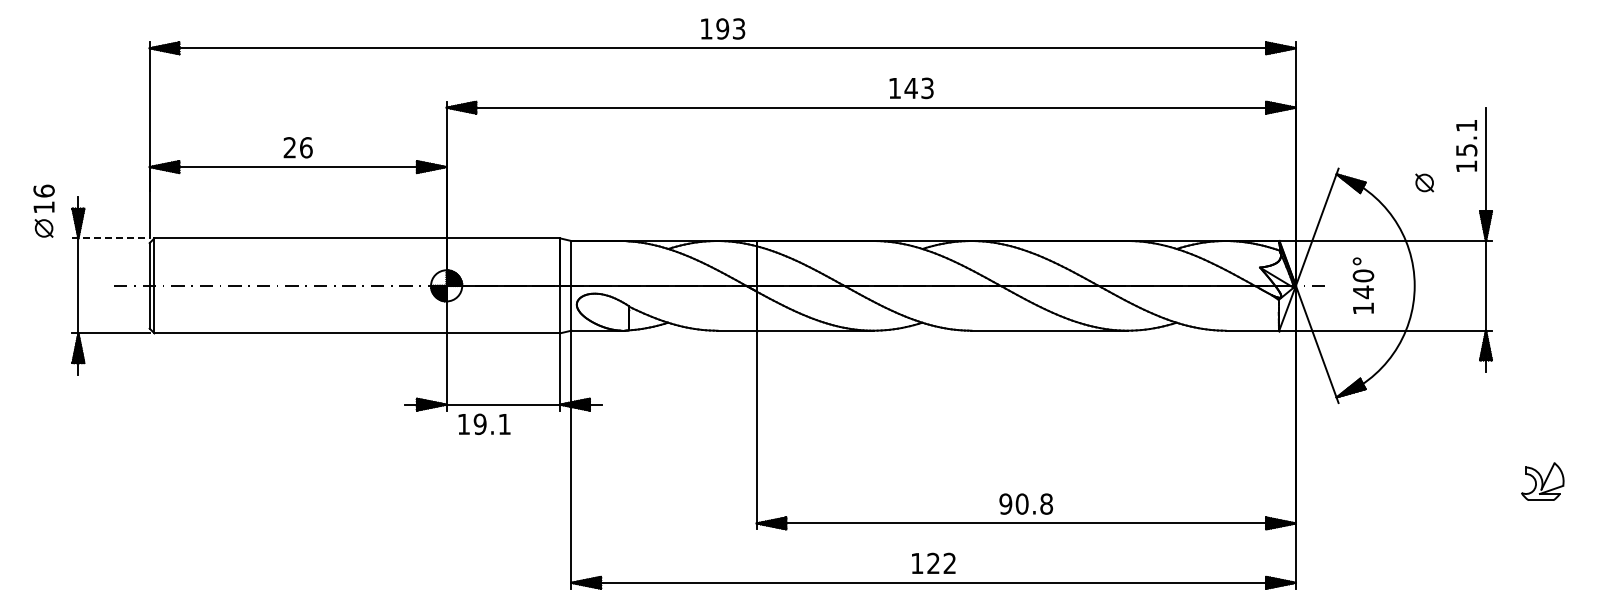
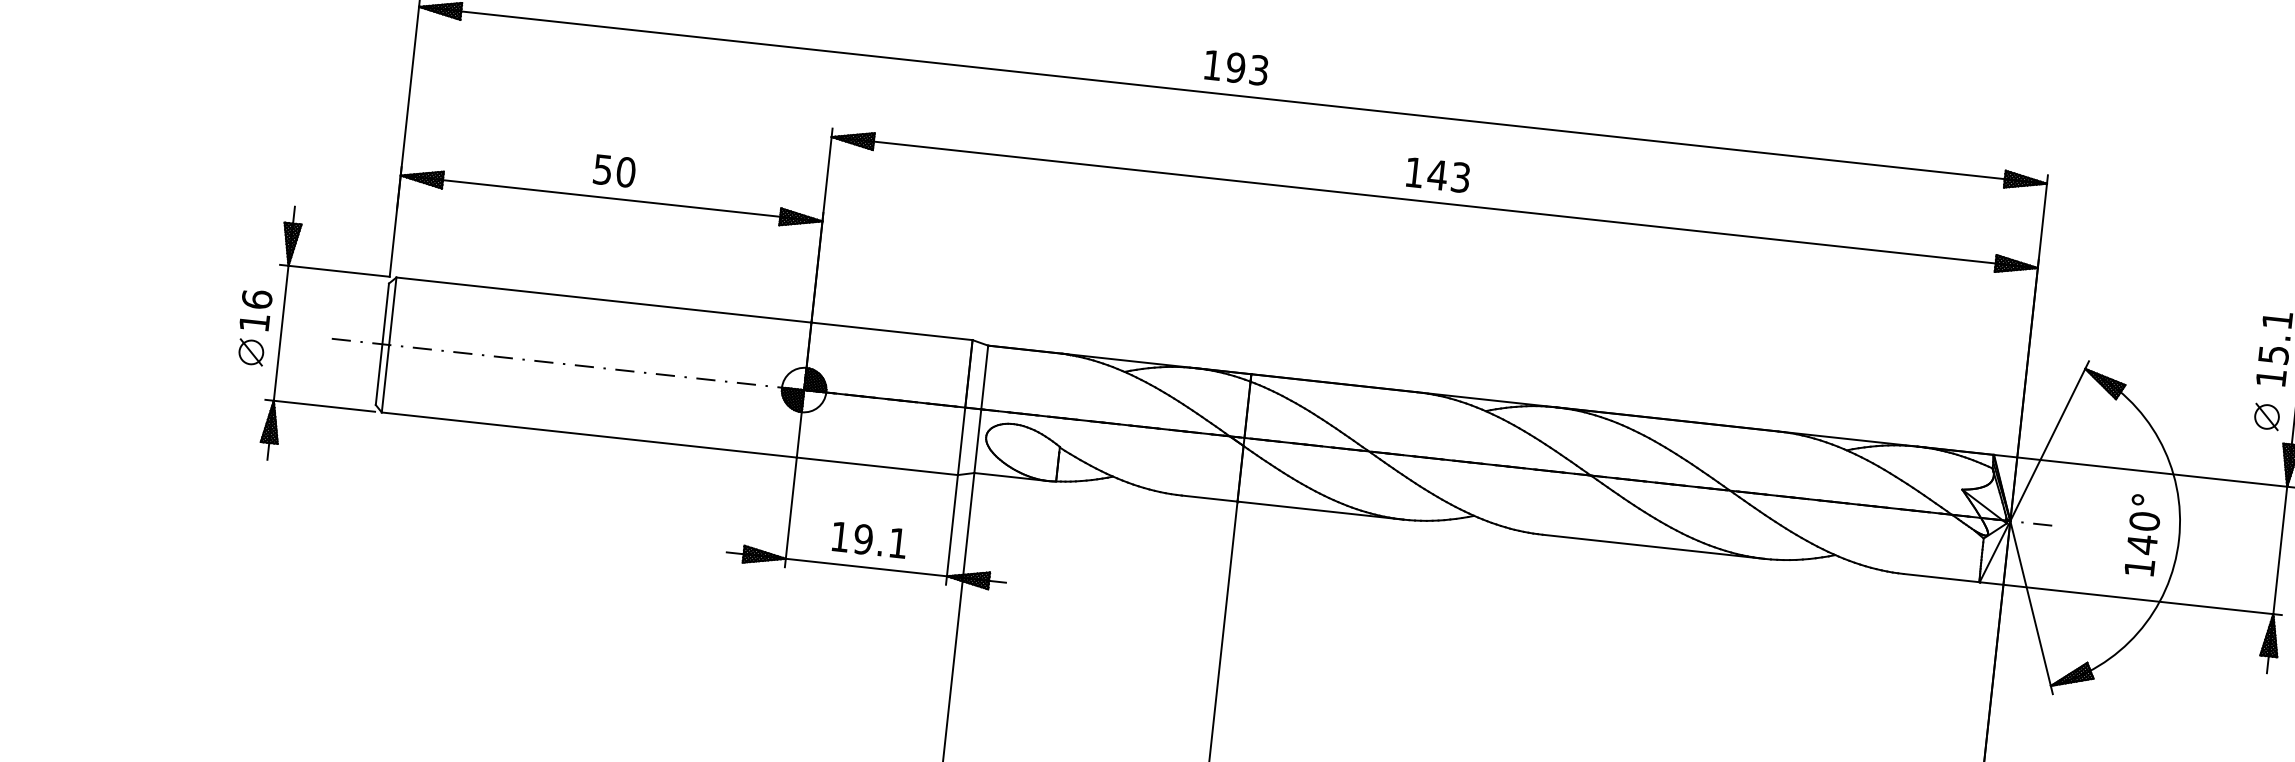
text: (911, 88) -> (1438, 175), moved
text: (297, 147) -> (613, 170), 26 -> 50
part: (1424, 182) -> (2266, 416), moved
part: (43, 210) -> (253, 326), moved
line: (111, 238) -> (335, 271), dashed -> solid
text: (1363, 285) -> (2143, 535), moved
text: (484, 423) -> (869, 538), moved

